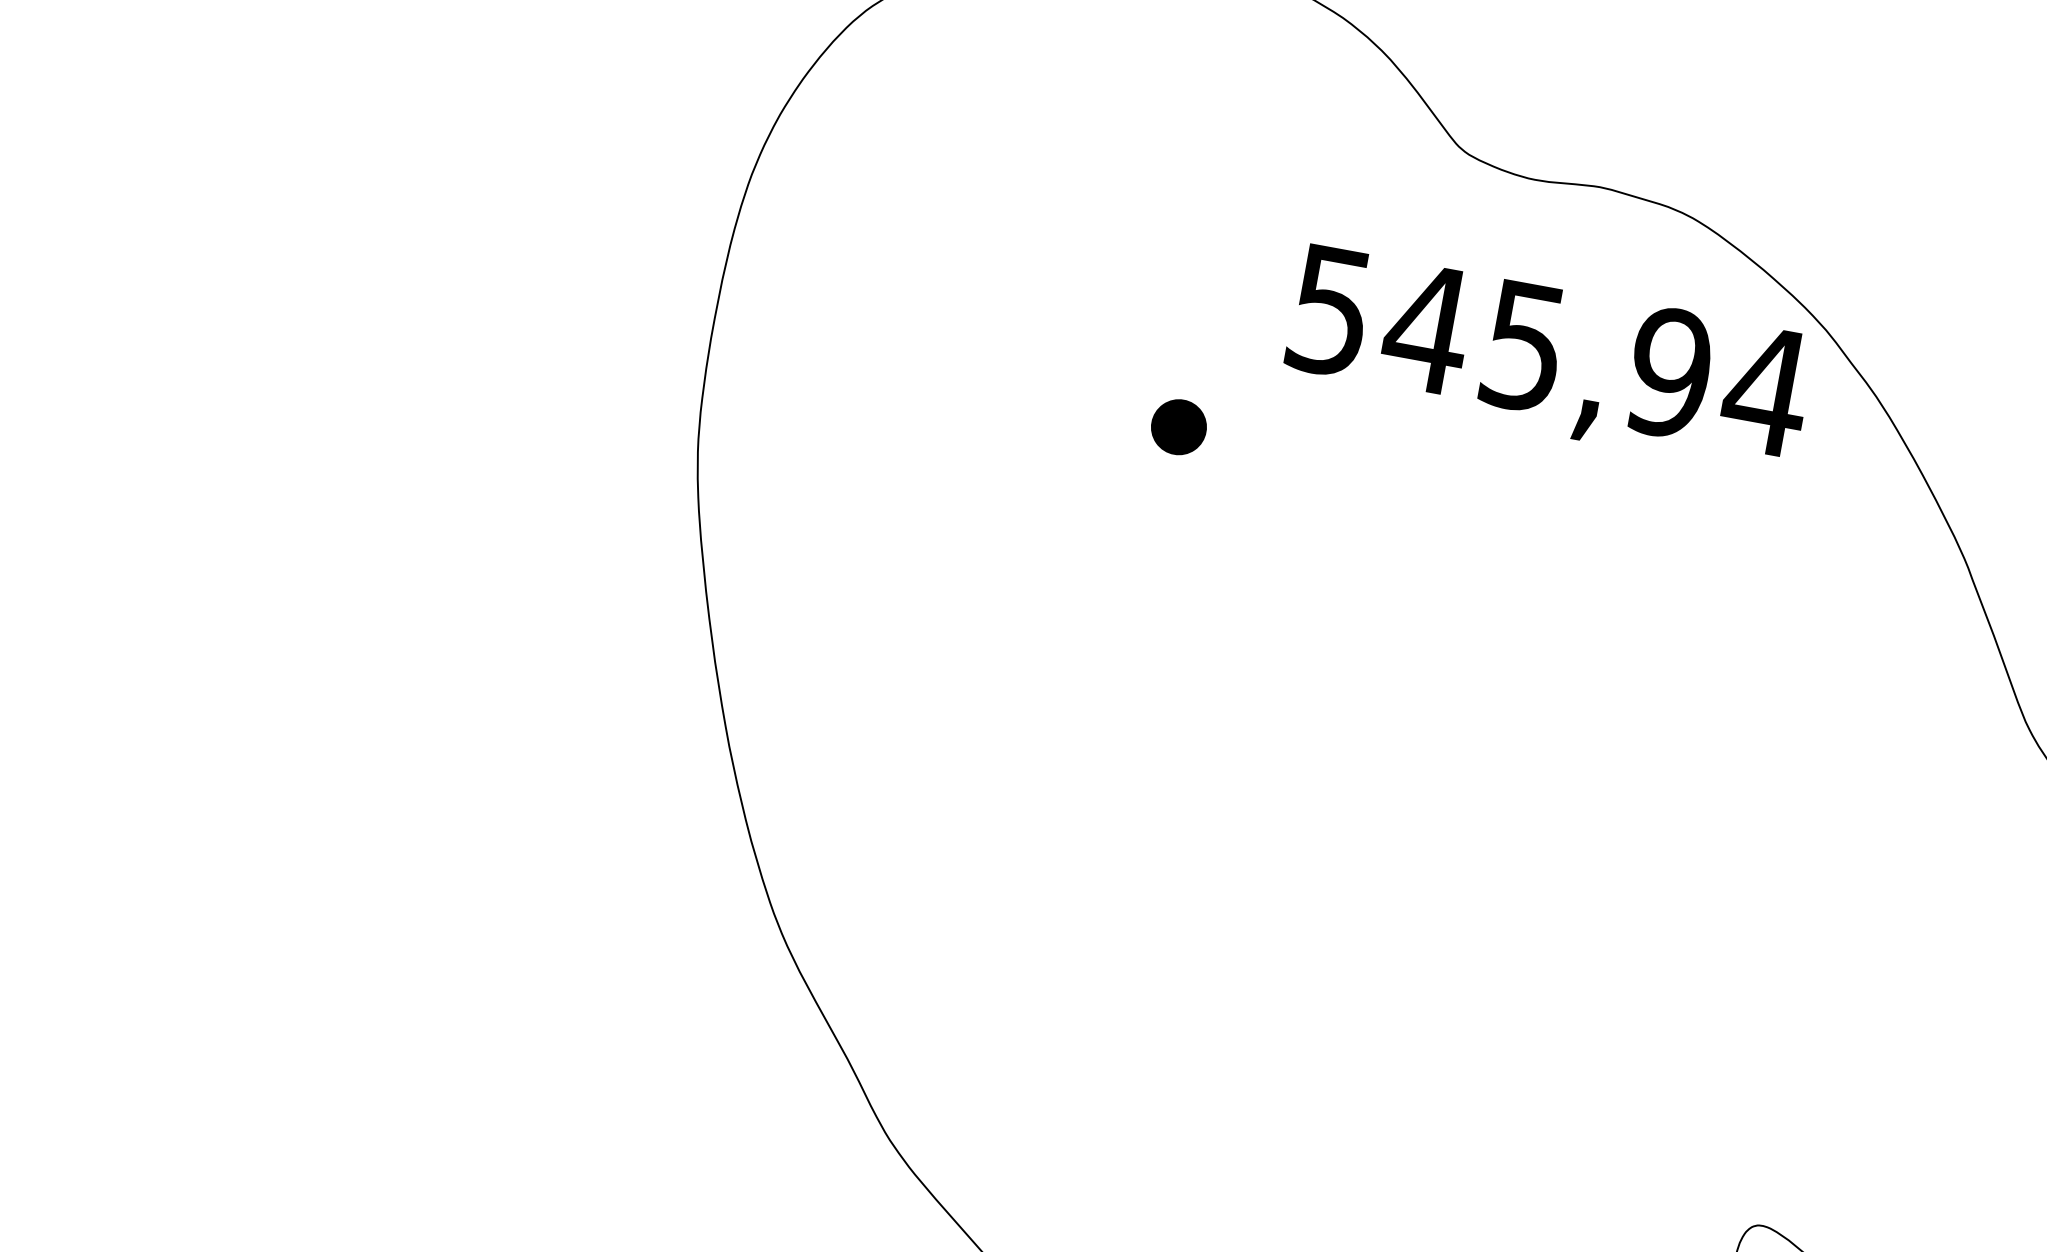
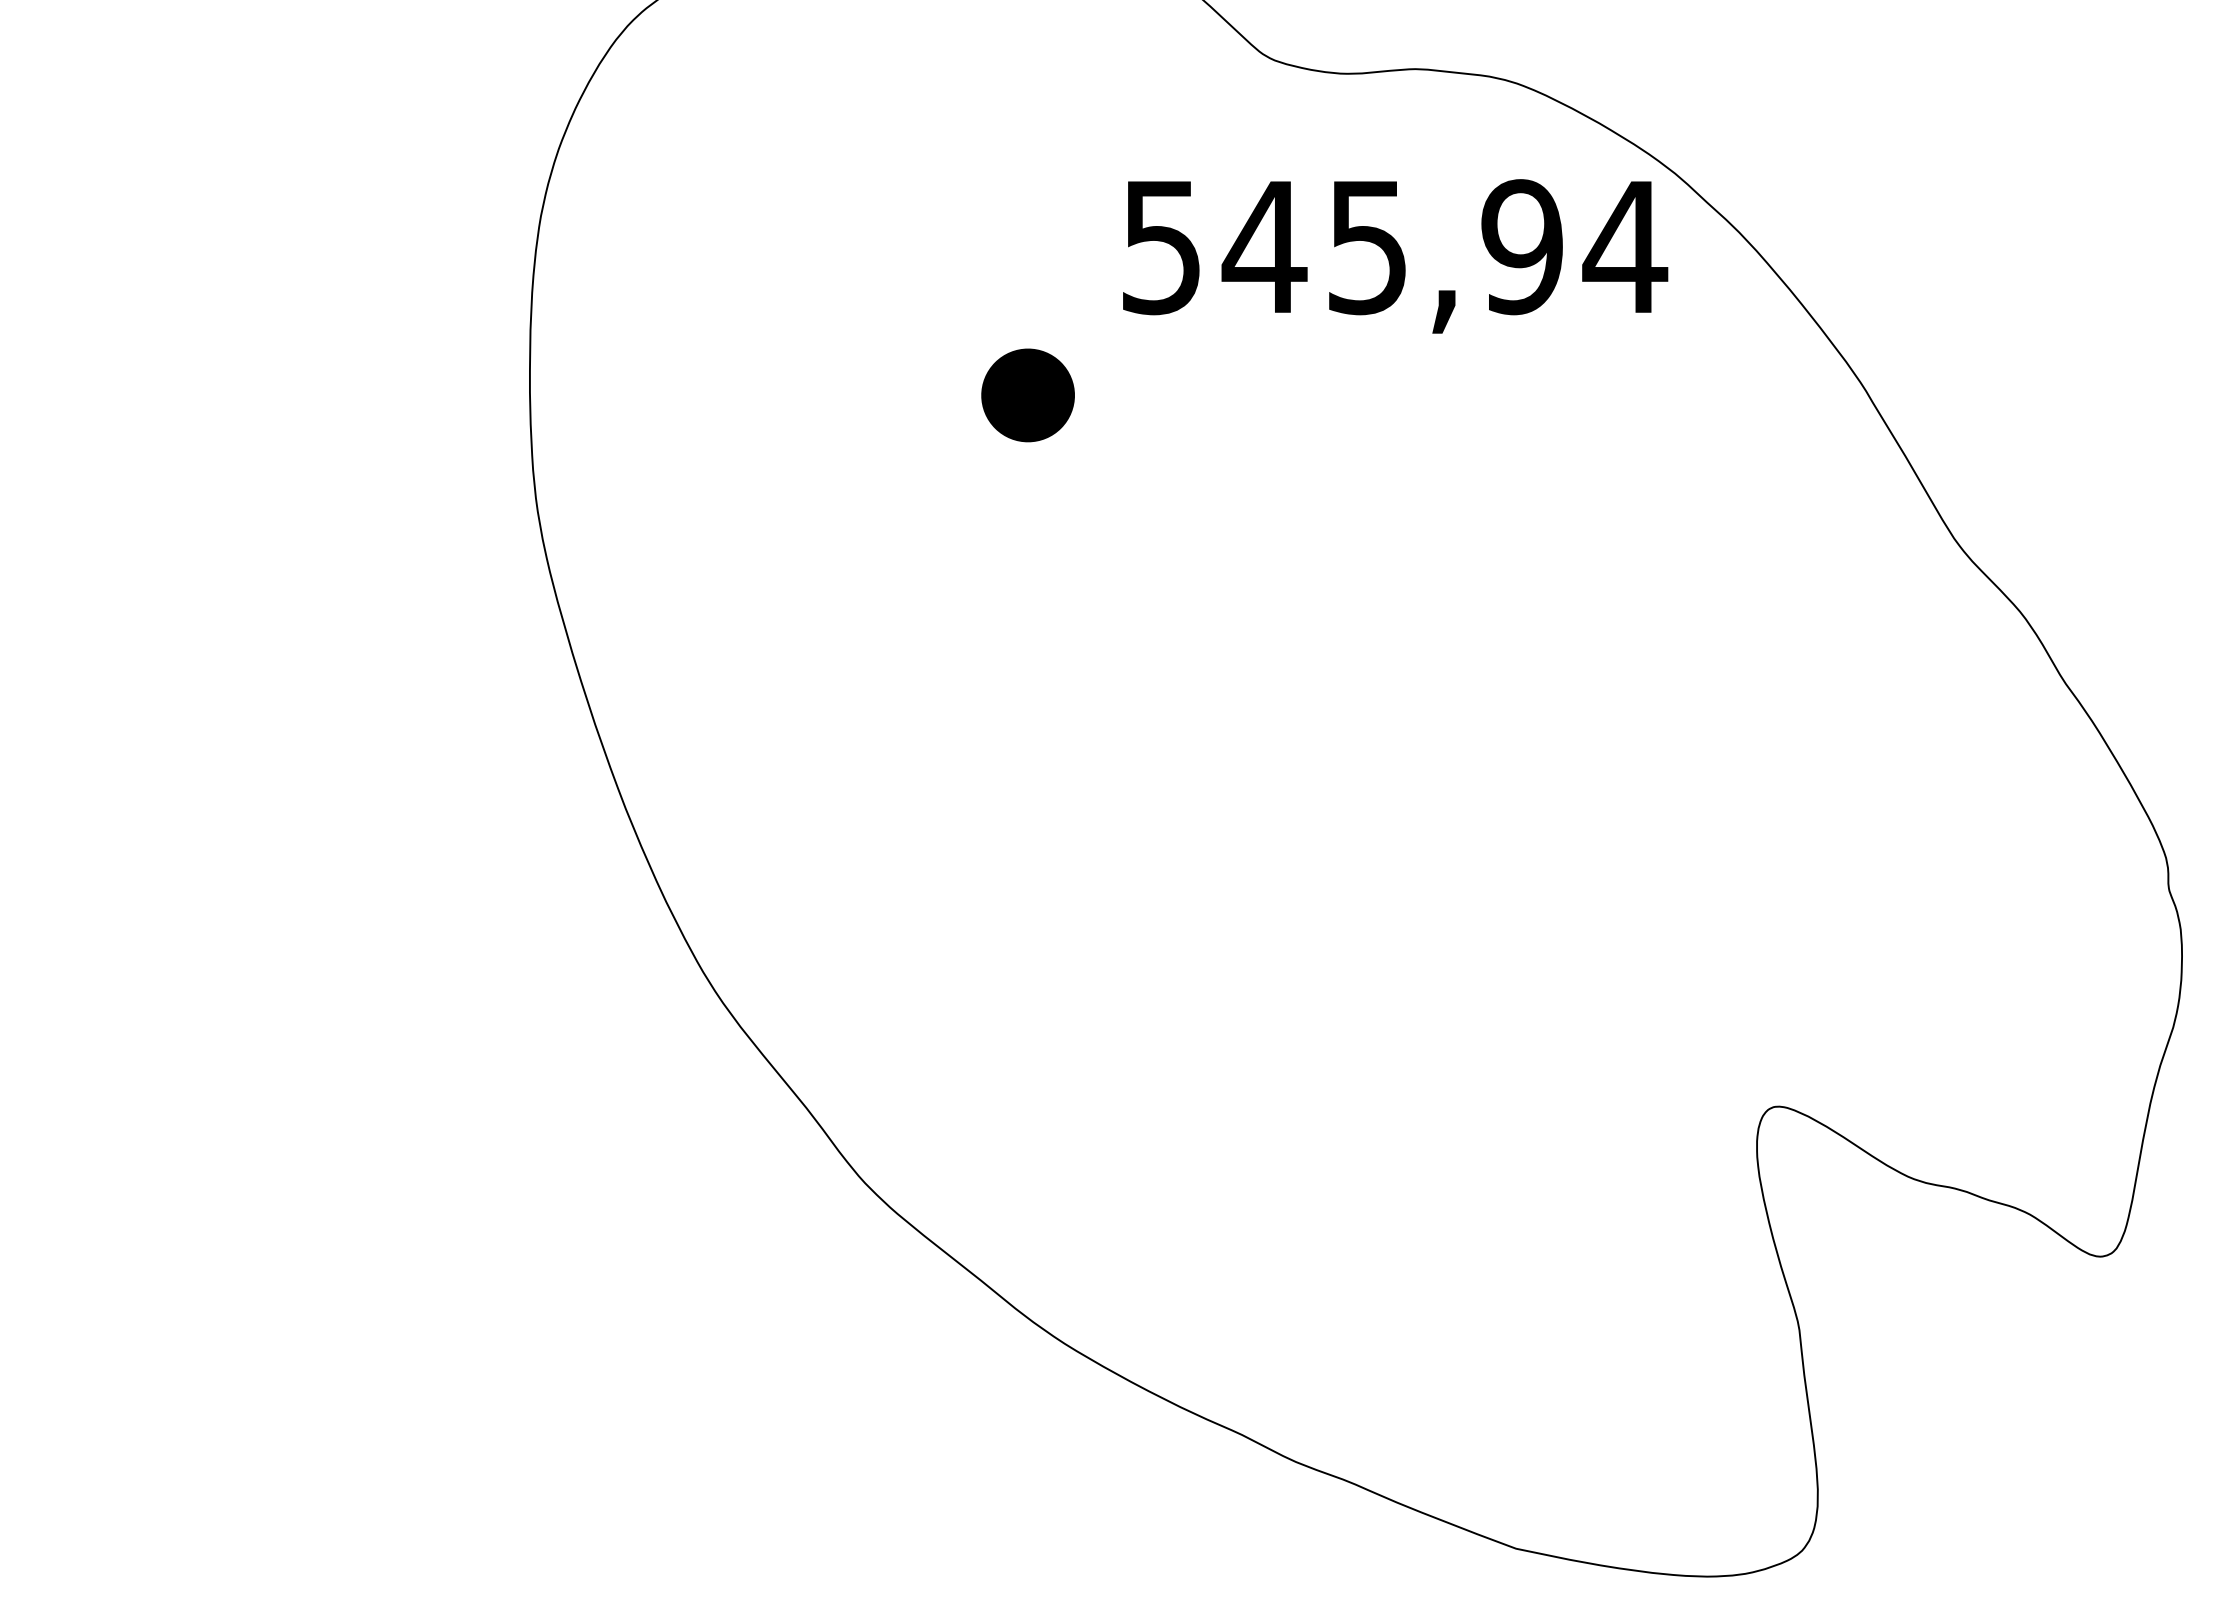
part: (1178, 427) -> (1027, 395), size x1.6

